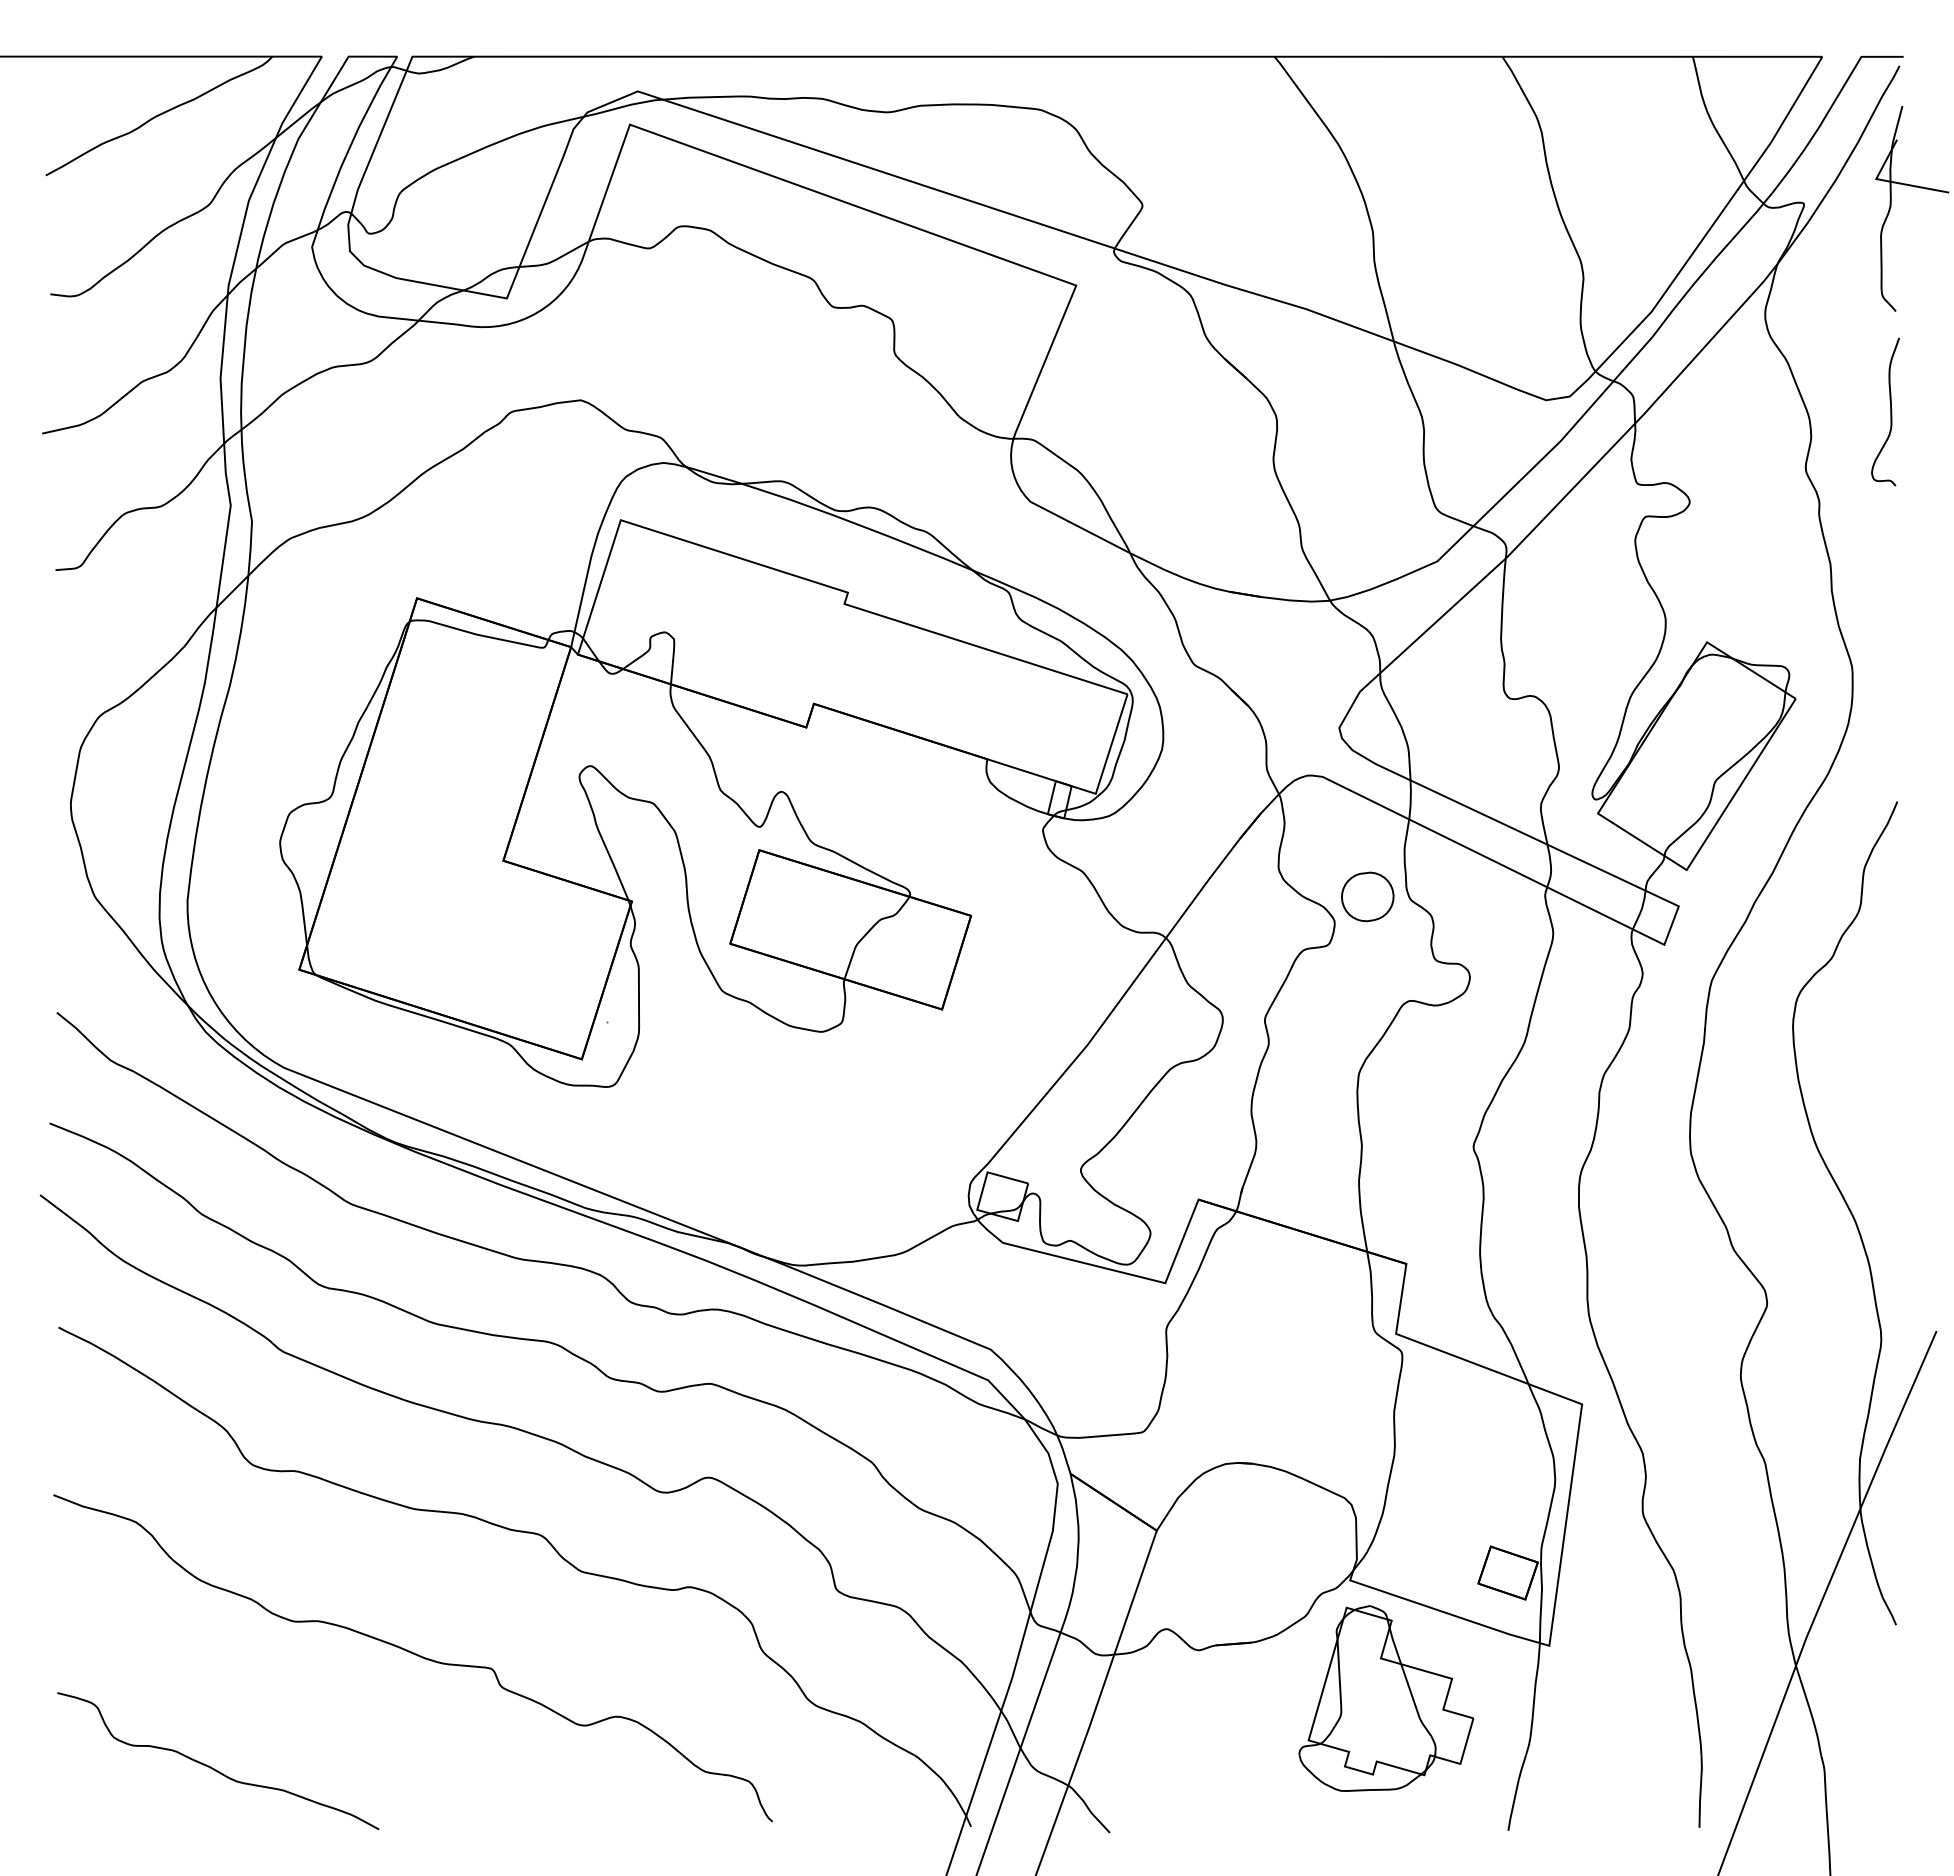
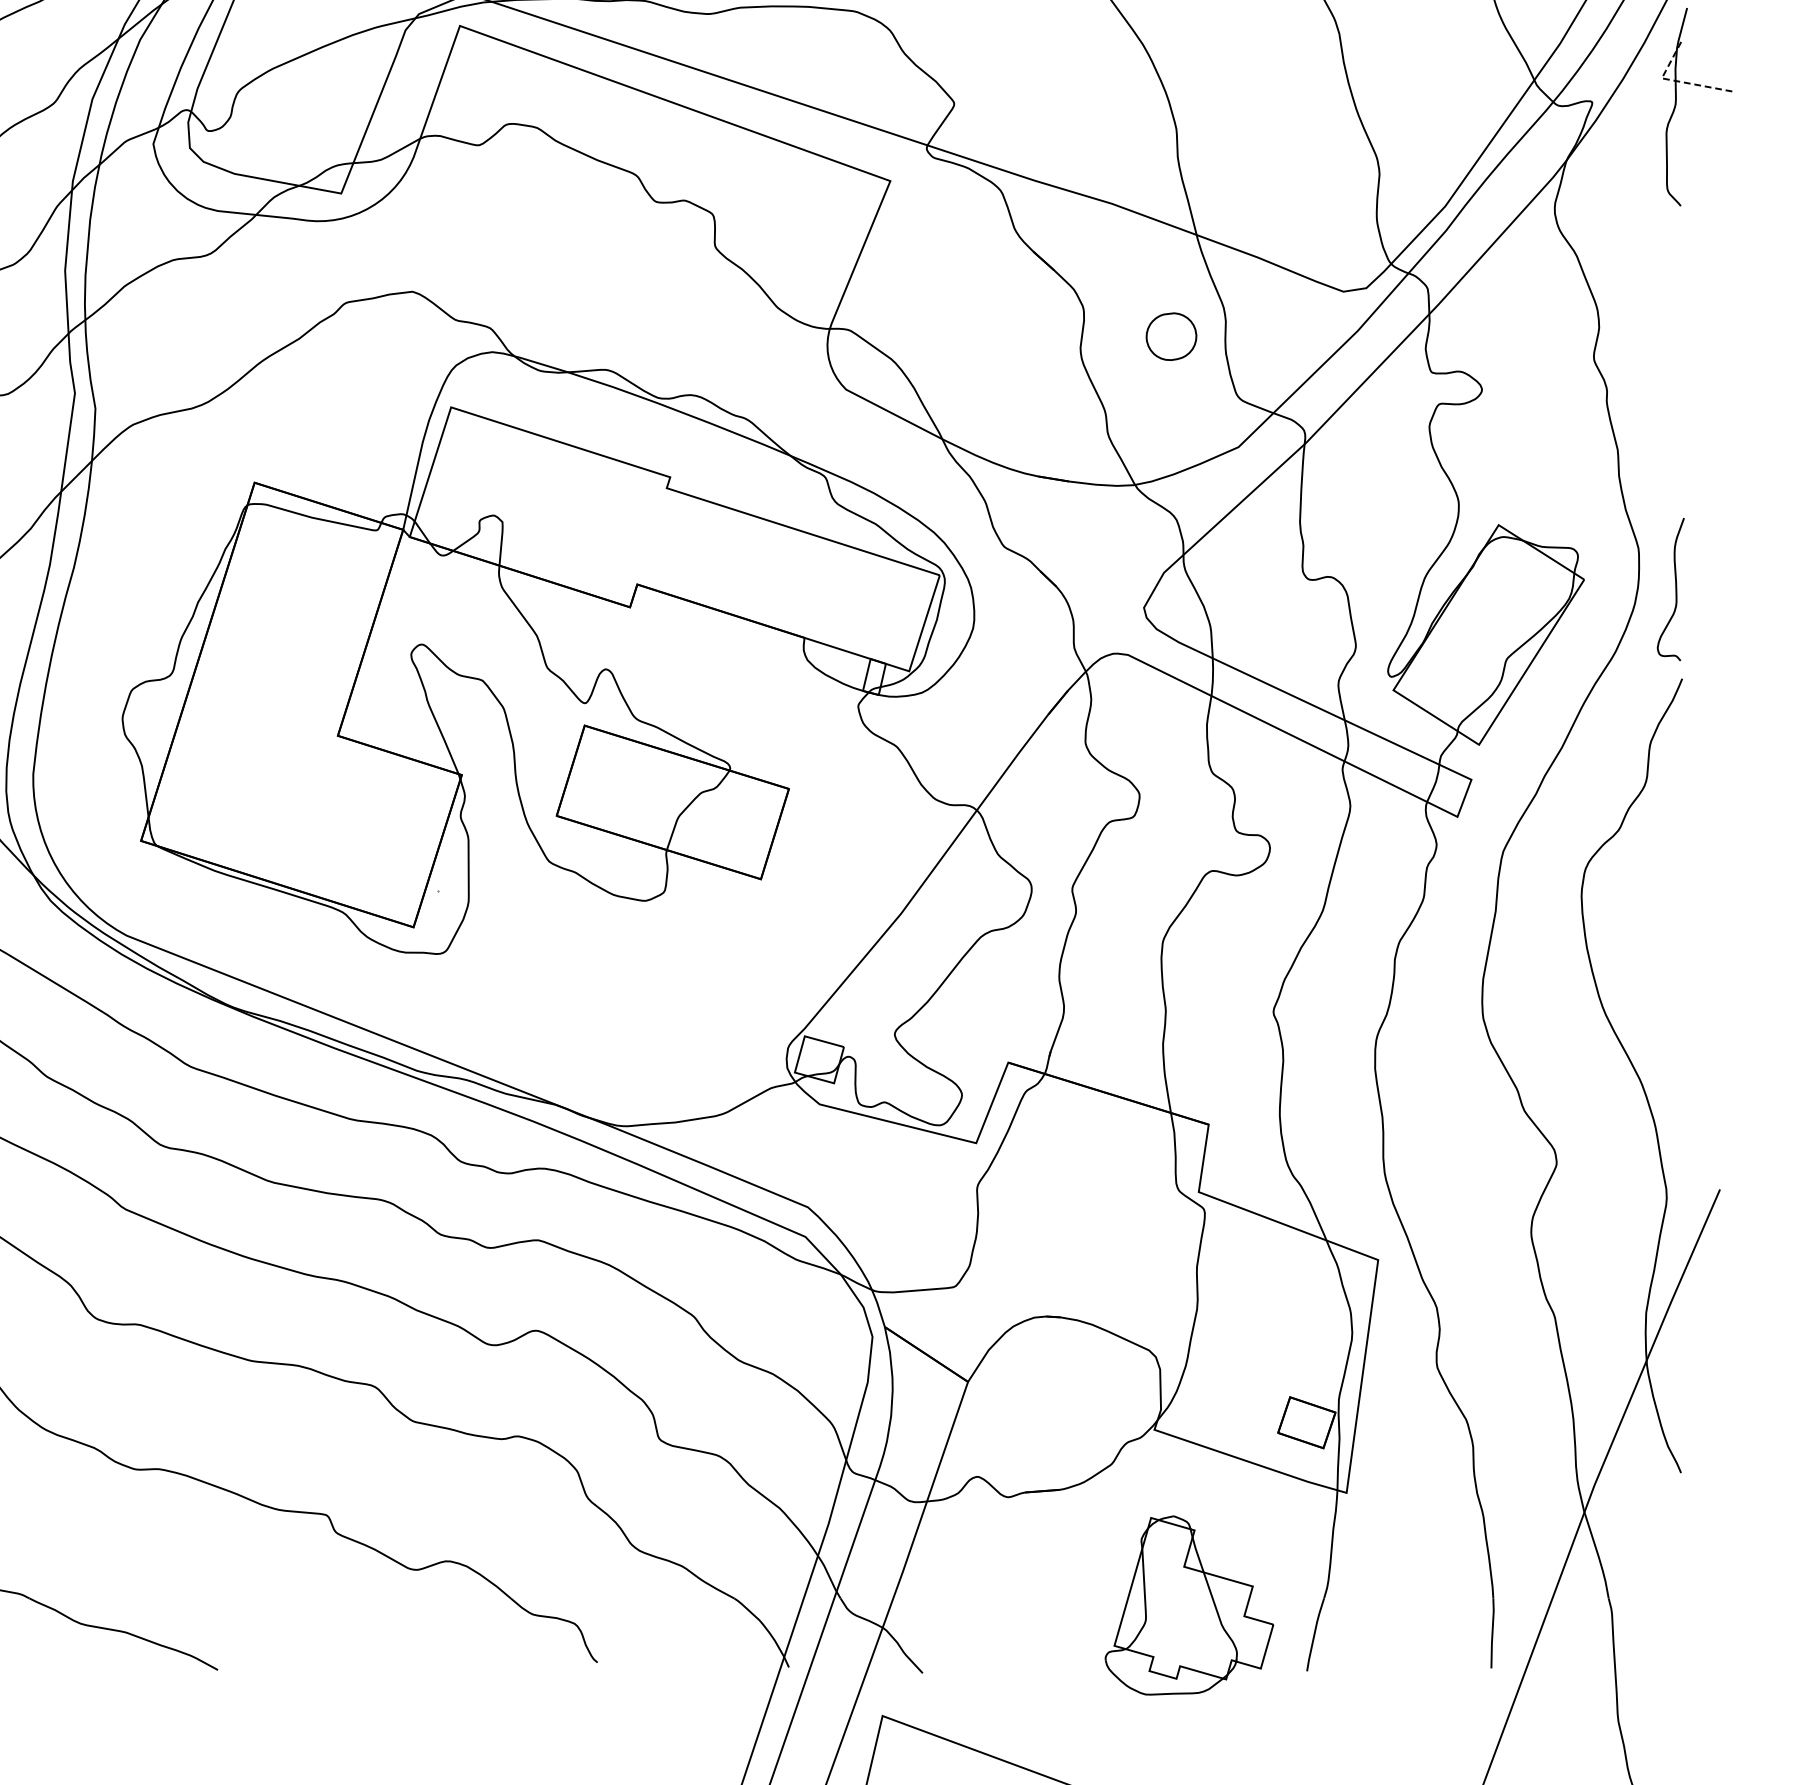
line: (1889, 181) -> (1674, 80), solid -> dashed
curve: (1890, 411) -> (1675, 588), moved
part: (1367, 896) -> (1171, 336), moved
part: (1386, 1698) -> (1189, 1605), moved

